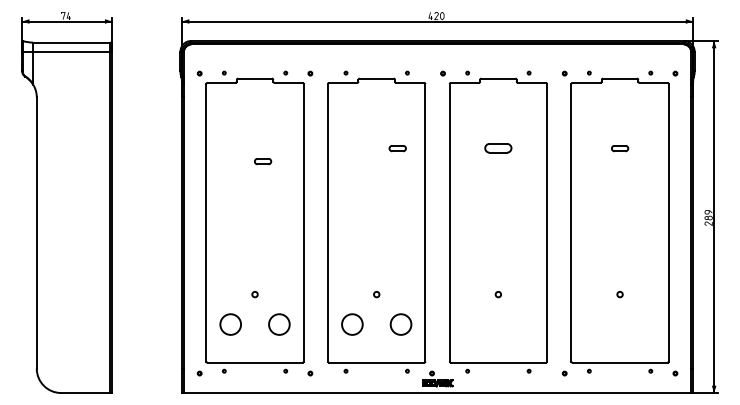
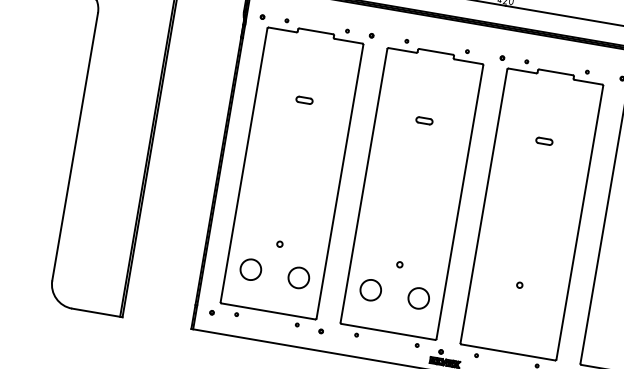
part: (397, 148) -> (424, 120), moved
part: (498, 148) -> (544, 141), size x0.62
part: (263, 161) -> (304, 100), moved

